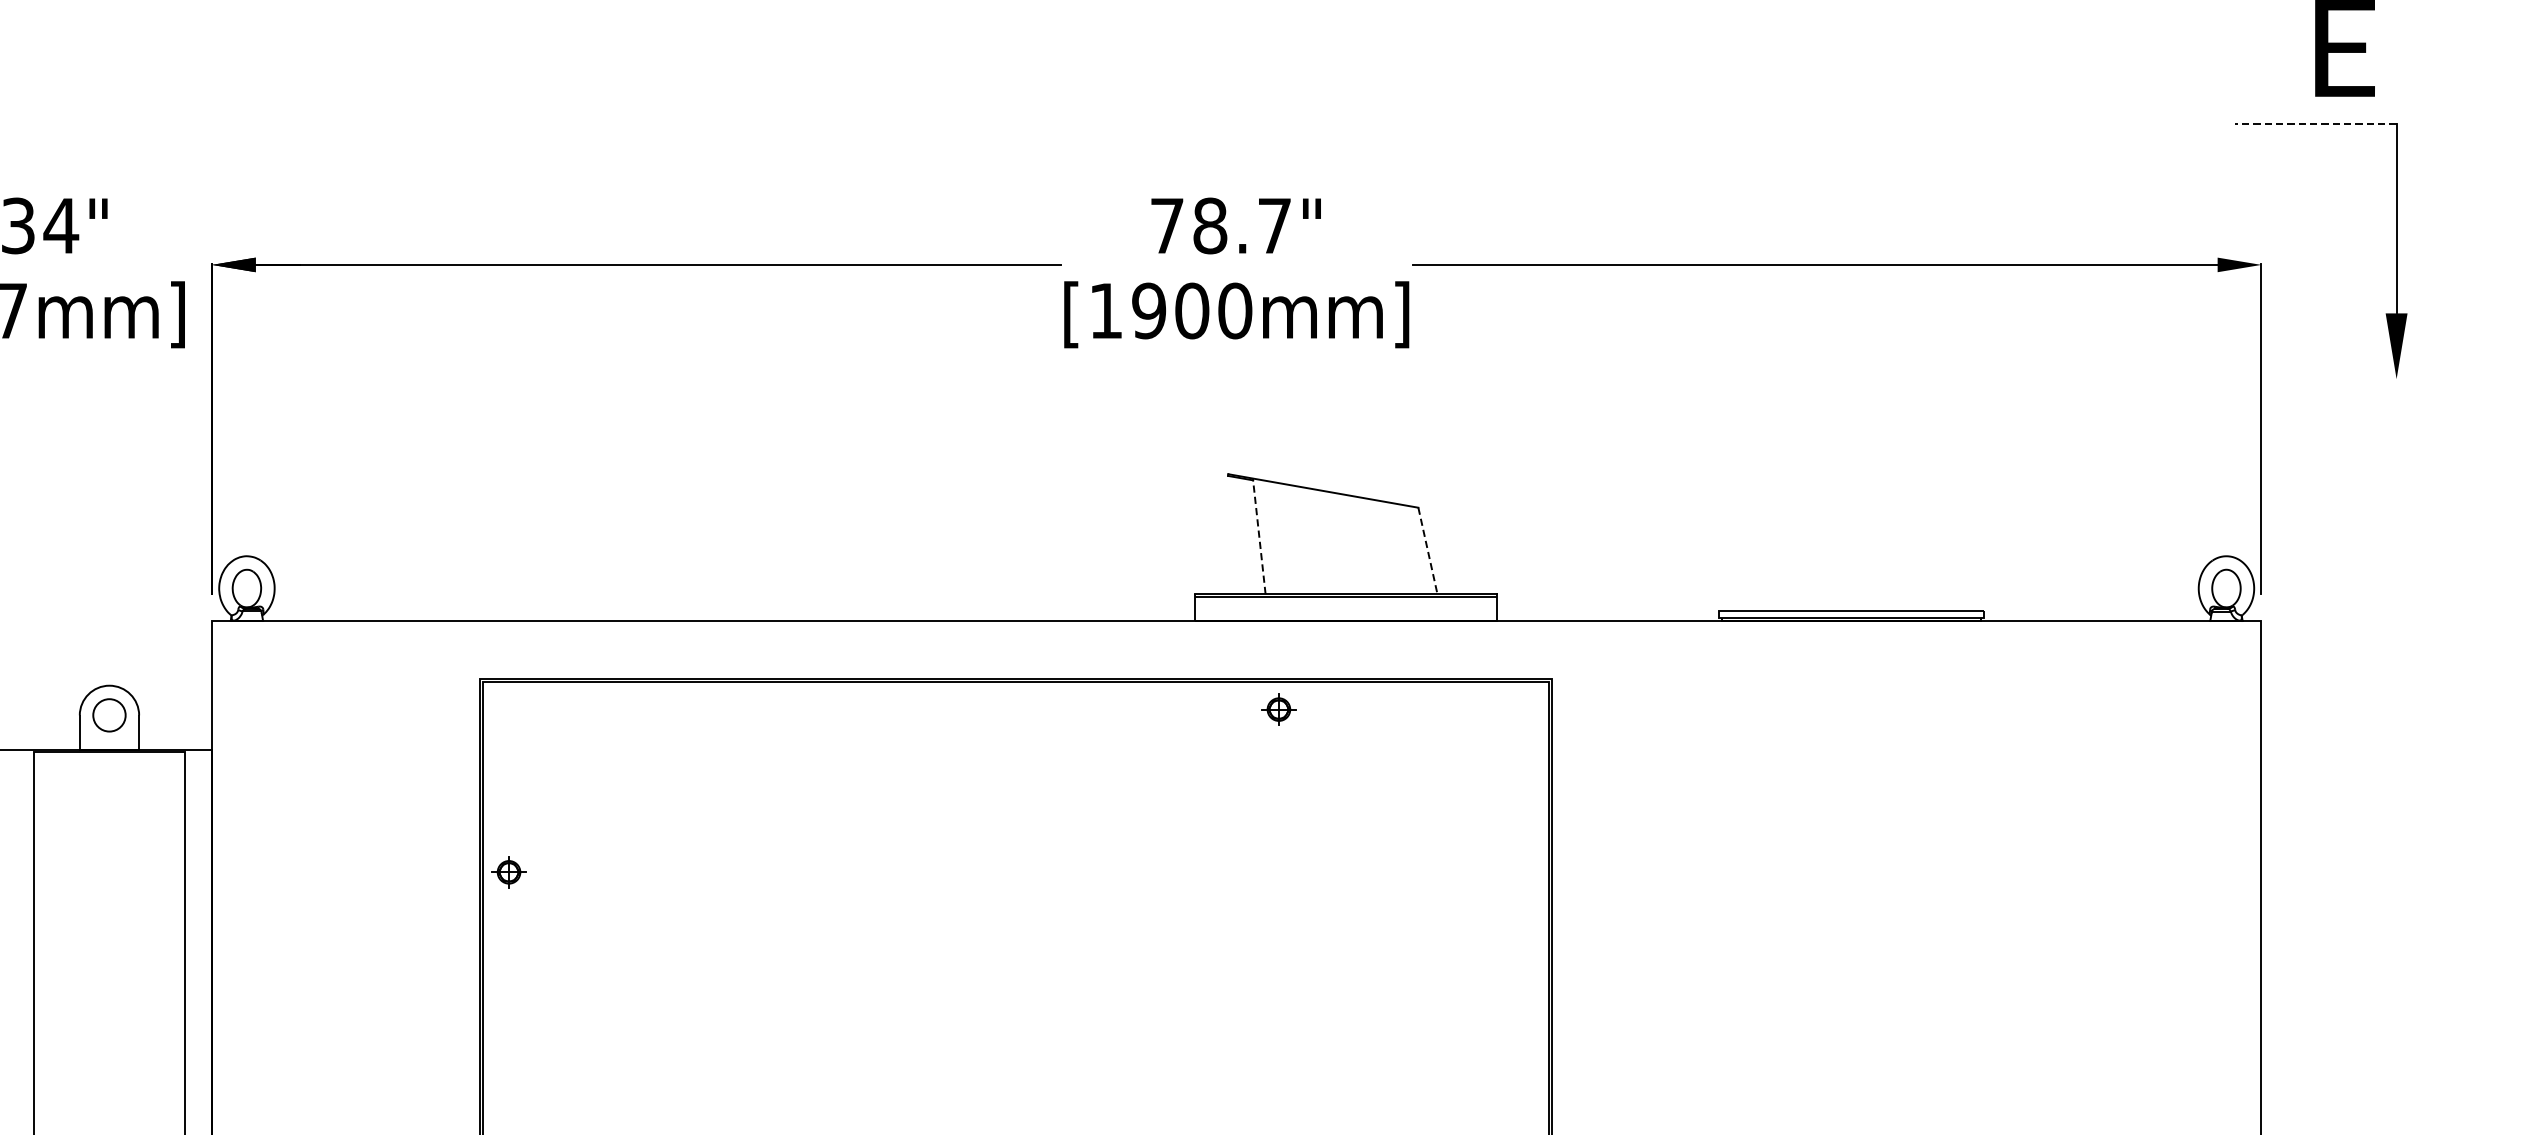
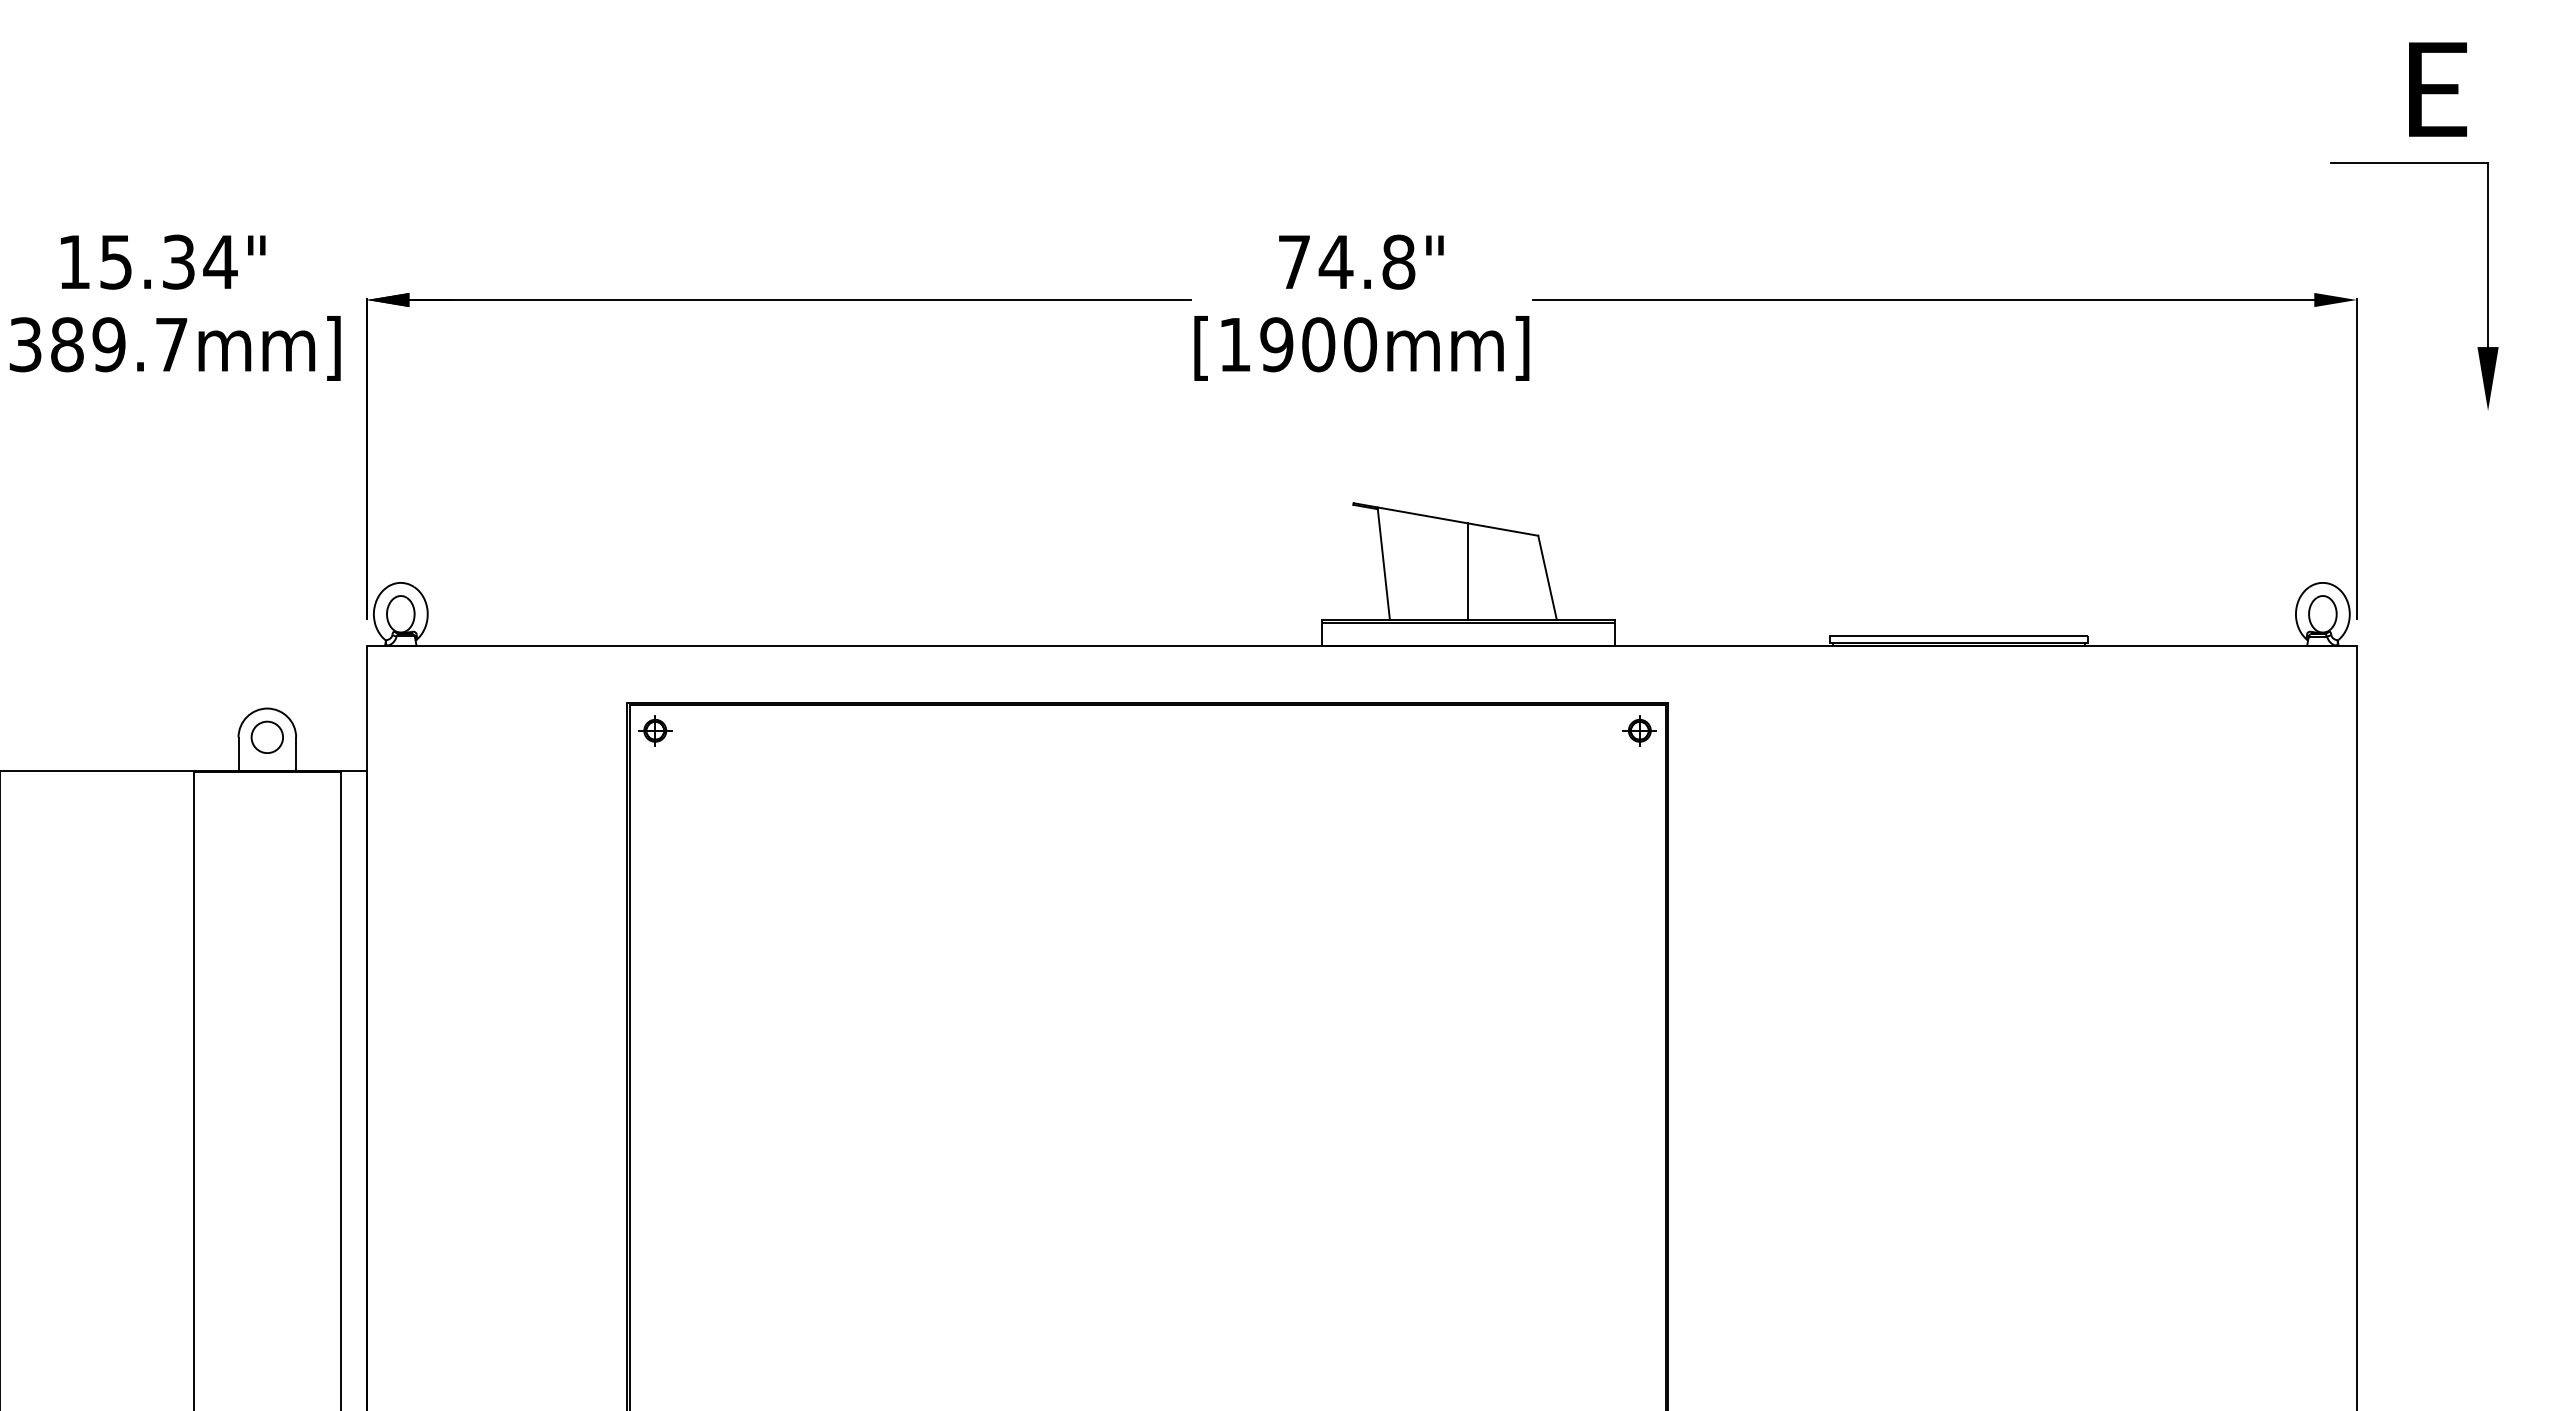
line: (2315, 124) -> (2409, 163), dashed -> solid
text: (1241, 225) -> (1366, 261), 78.7" -> 74.8"
line: (1259, 536) -> (1383, 563), dashed -> solid
line: (1346, 544) -> (1468, 571), added
line: (1427, 550) -> (1547, 577), dashed -> solid
part: (1278, 709) -> (1639, 730), moved
part: (509, 872) -> (655, 730), moved

